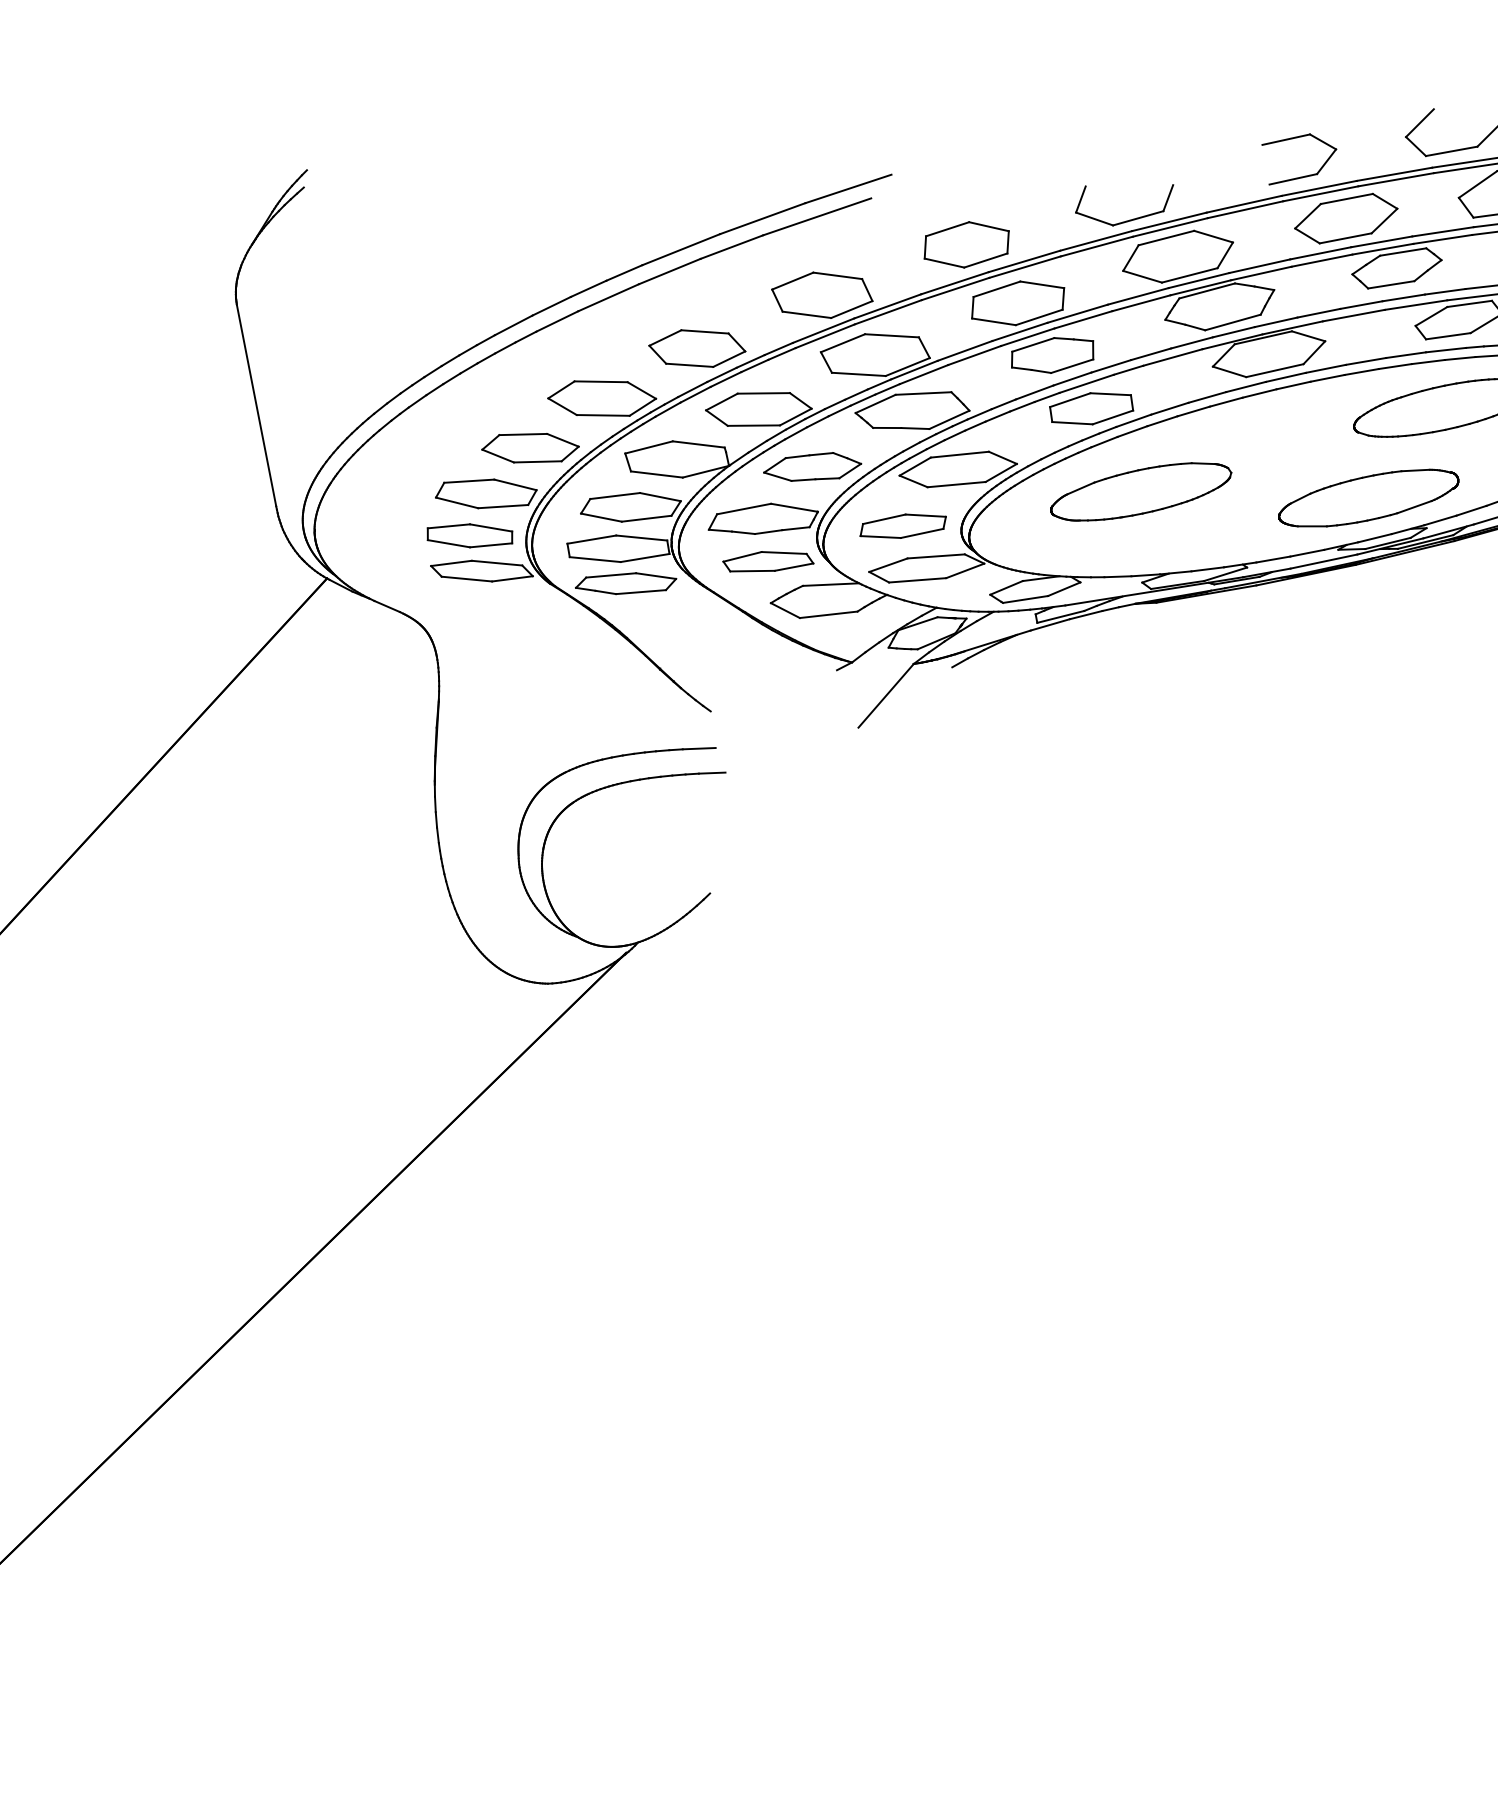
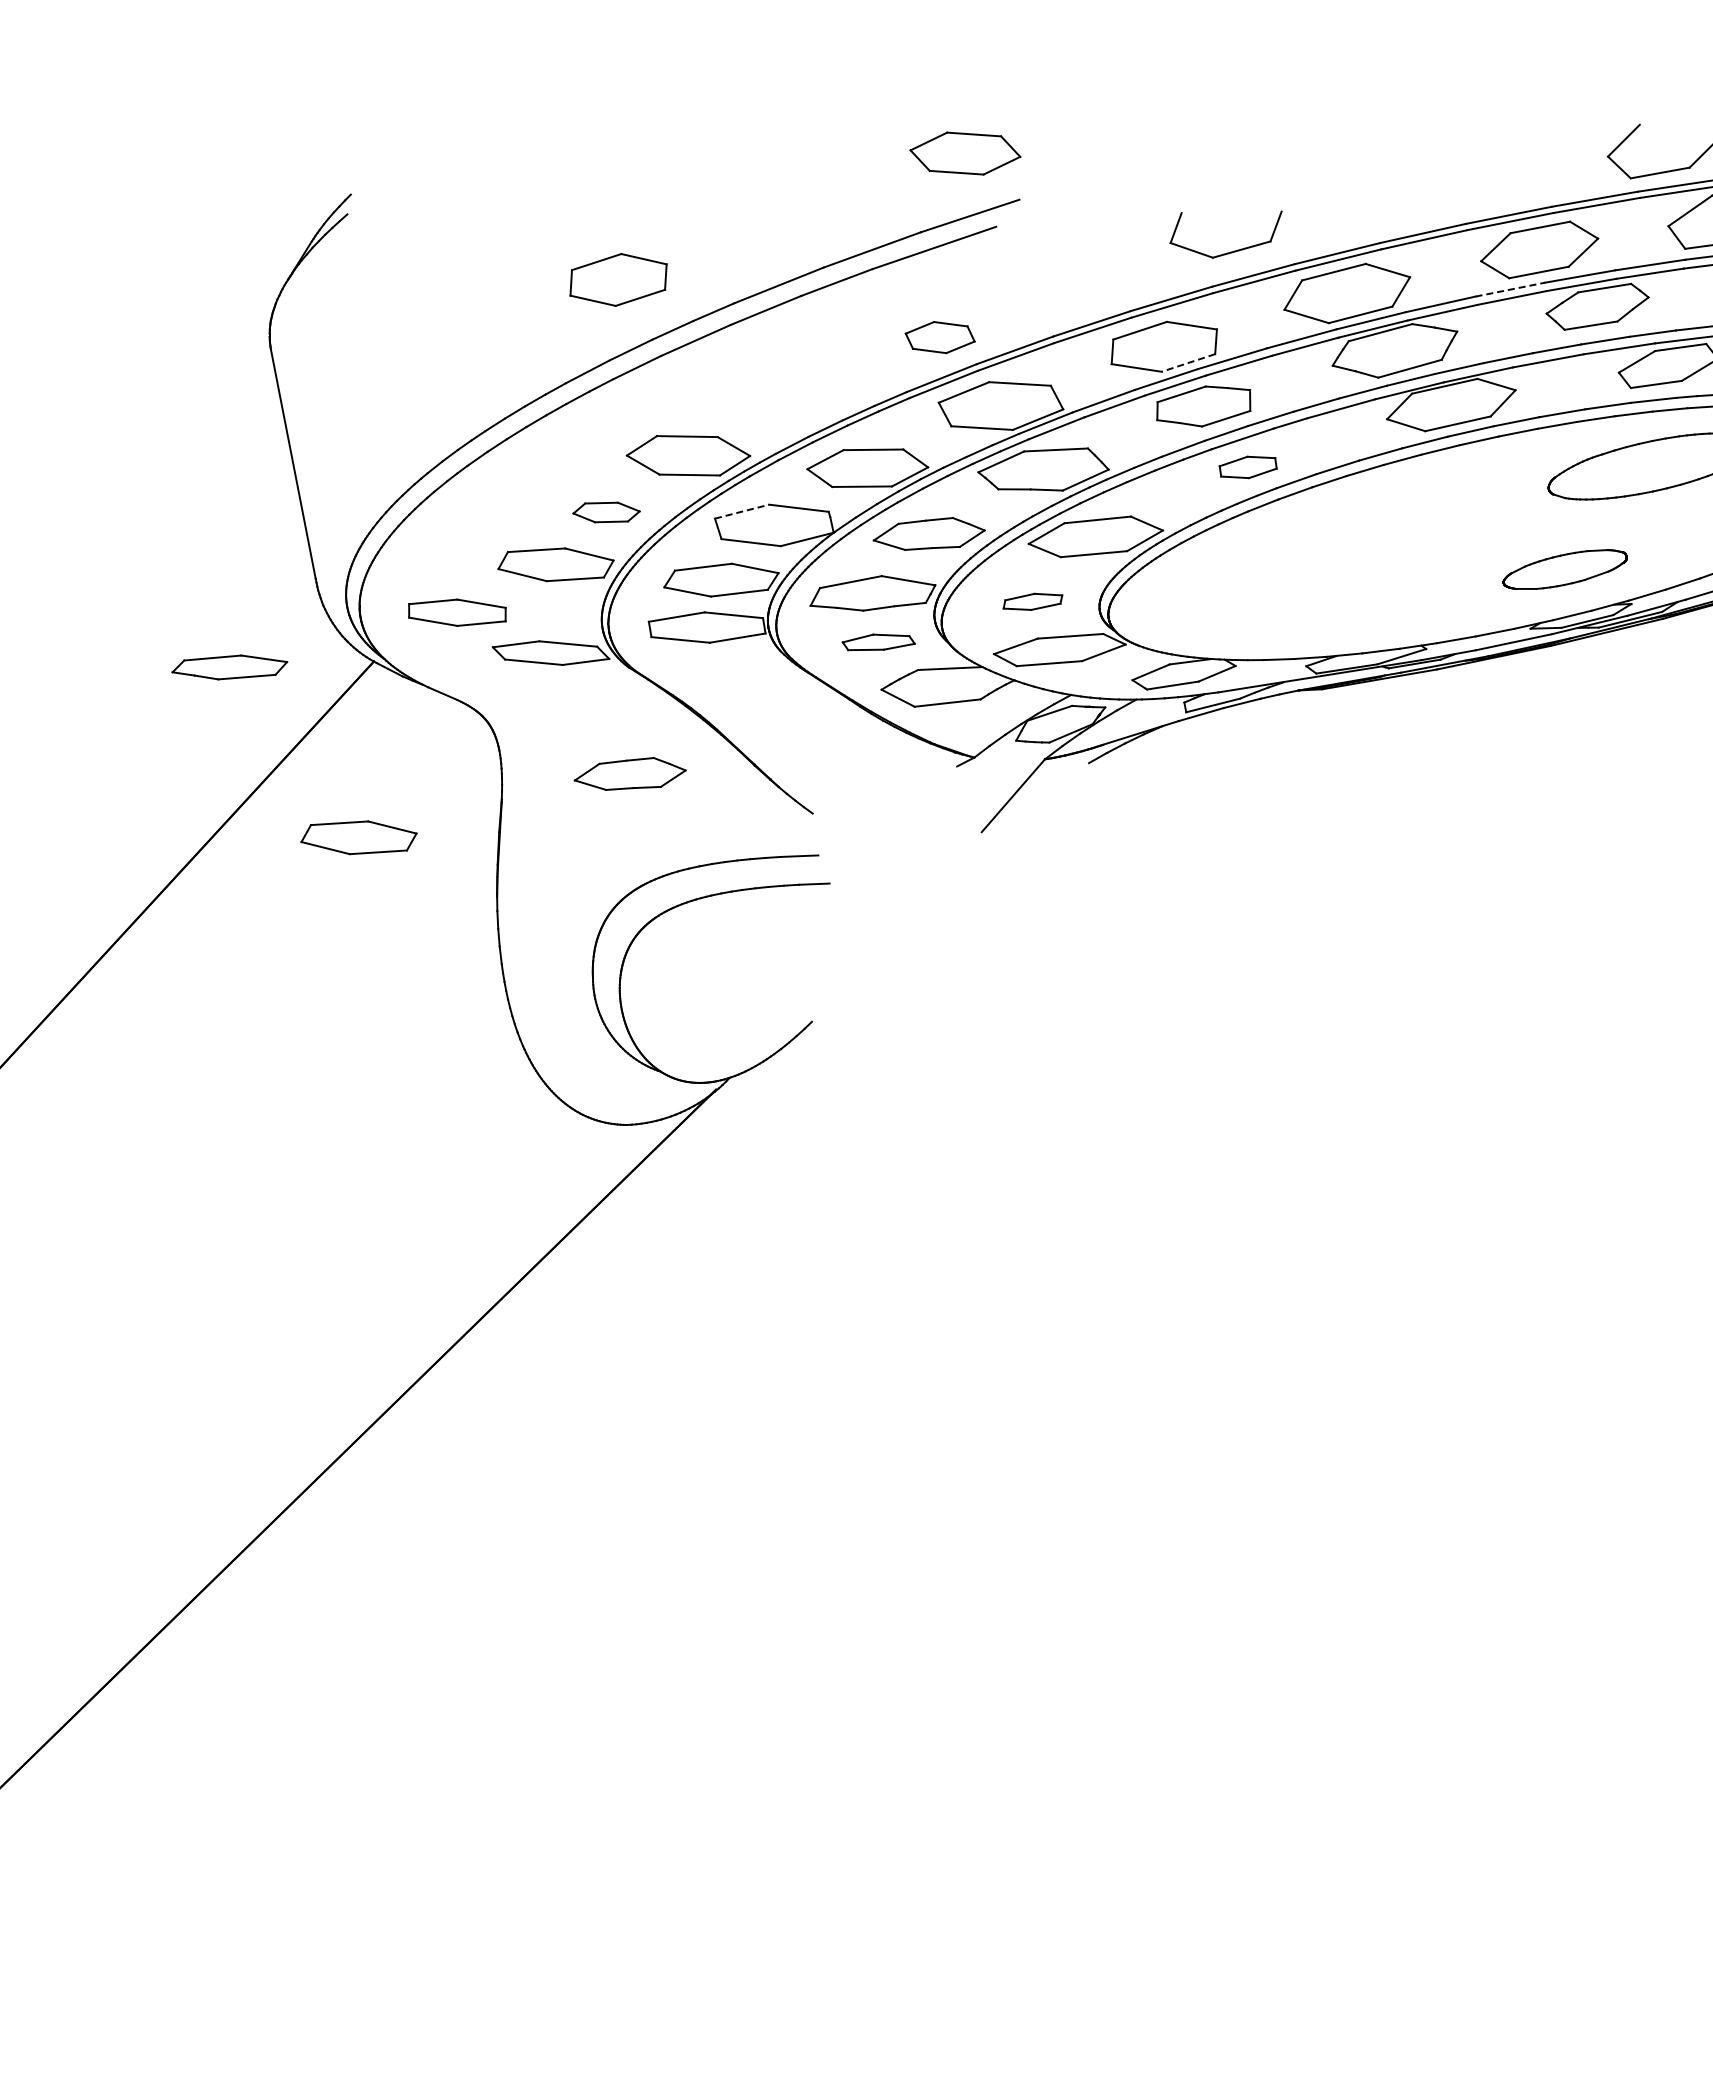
part: (1302, 176) -> (1489, 201), removed
part: (1128, 219) -> (1230, 251), moved
part: (966, 244) -> (618, 279), moved
line: (1320, 253) -> (1510, 289), solid -> dashed
part: (821, 295) -> (939, 337), size x0.6
line: (1038, 317) -> (1187, 363), solid -> dashed
part: (697, 348) -> (965, 153), moved
part: (1090, 408) -> (1247, 467), size x0.6
line: (649, 447) -> (742, 511), solid -> dashed
part: (530, 448) -> (606, 512), size x0.6
part: (1141, 491) -> (1305, 562), removed
part: (1368, 498) -> (1564, 569), size x0.6
part: (902, 525) -> (1032, 601), size x0.6
part: (470, 535) -> (457, 612), moved
part: (768, 561) -> (878, 642), size x0.7
part: (625, 583) -> (229, 667), moved
part: (550, 676) -> (629, 773), added
part: (313, 732) -> (358, 837), added

